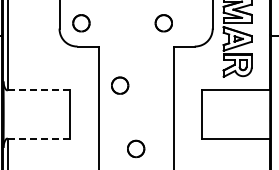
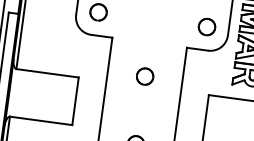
part: (163, 23) -> (206, 27), moved
part: (120, 85) -> (145, 76), moved
line: (38, 90) -> (47, 73), dashed -> solid
line: (38, 138) -> (40, 120), dashed -> solid

